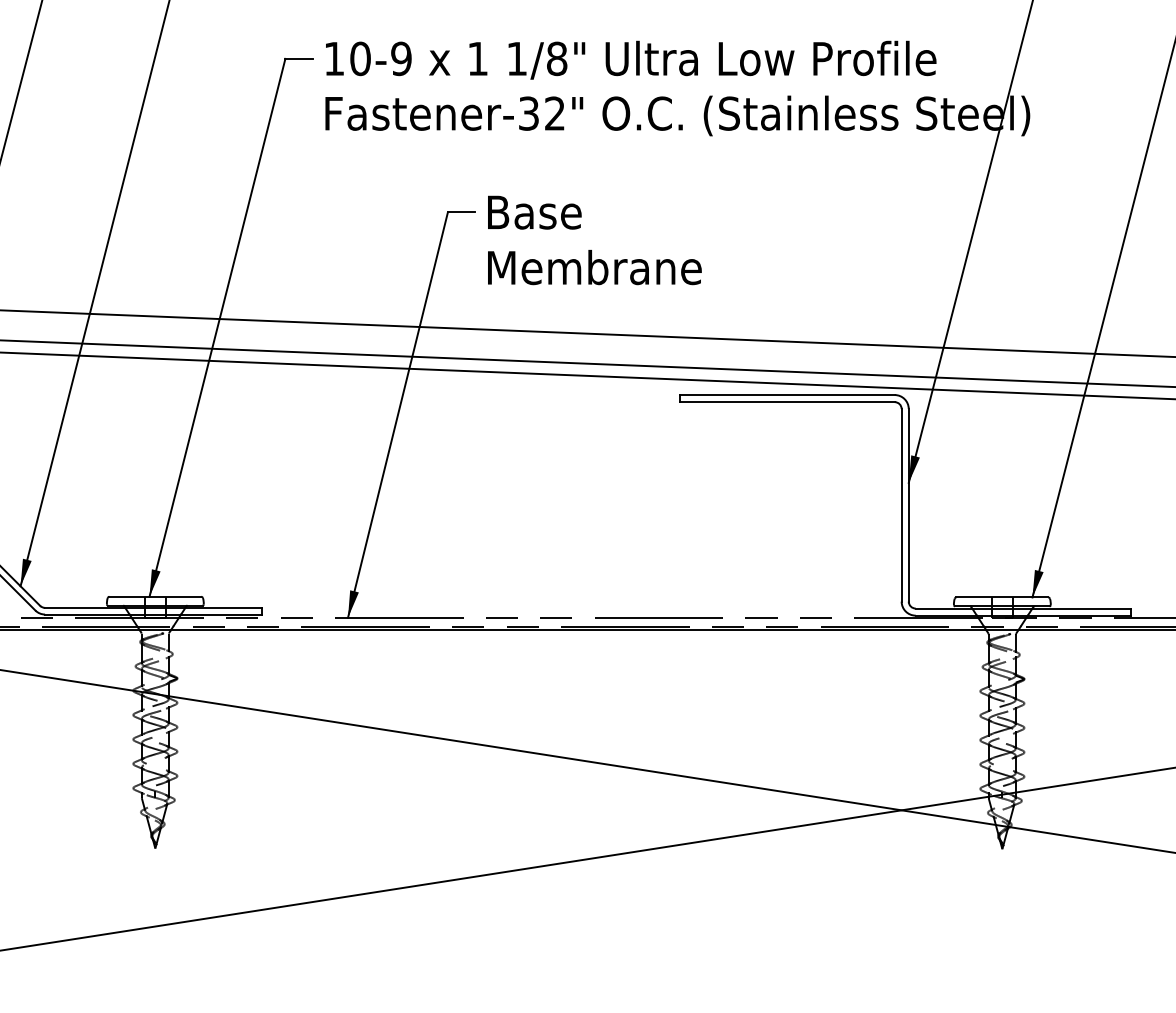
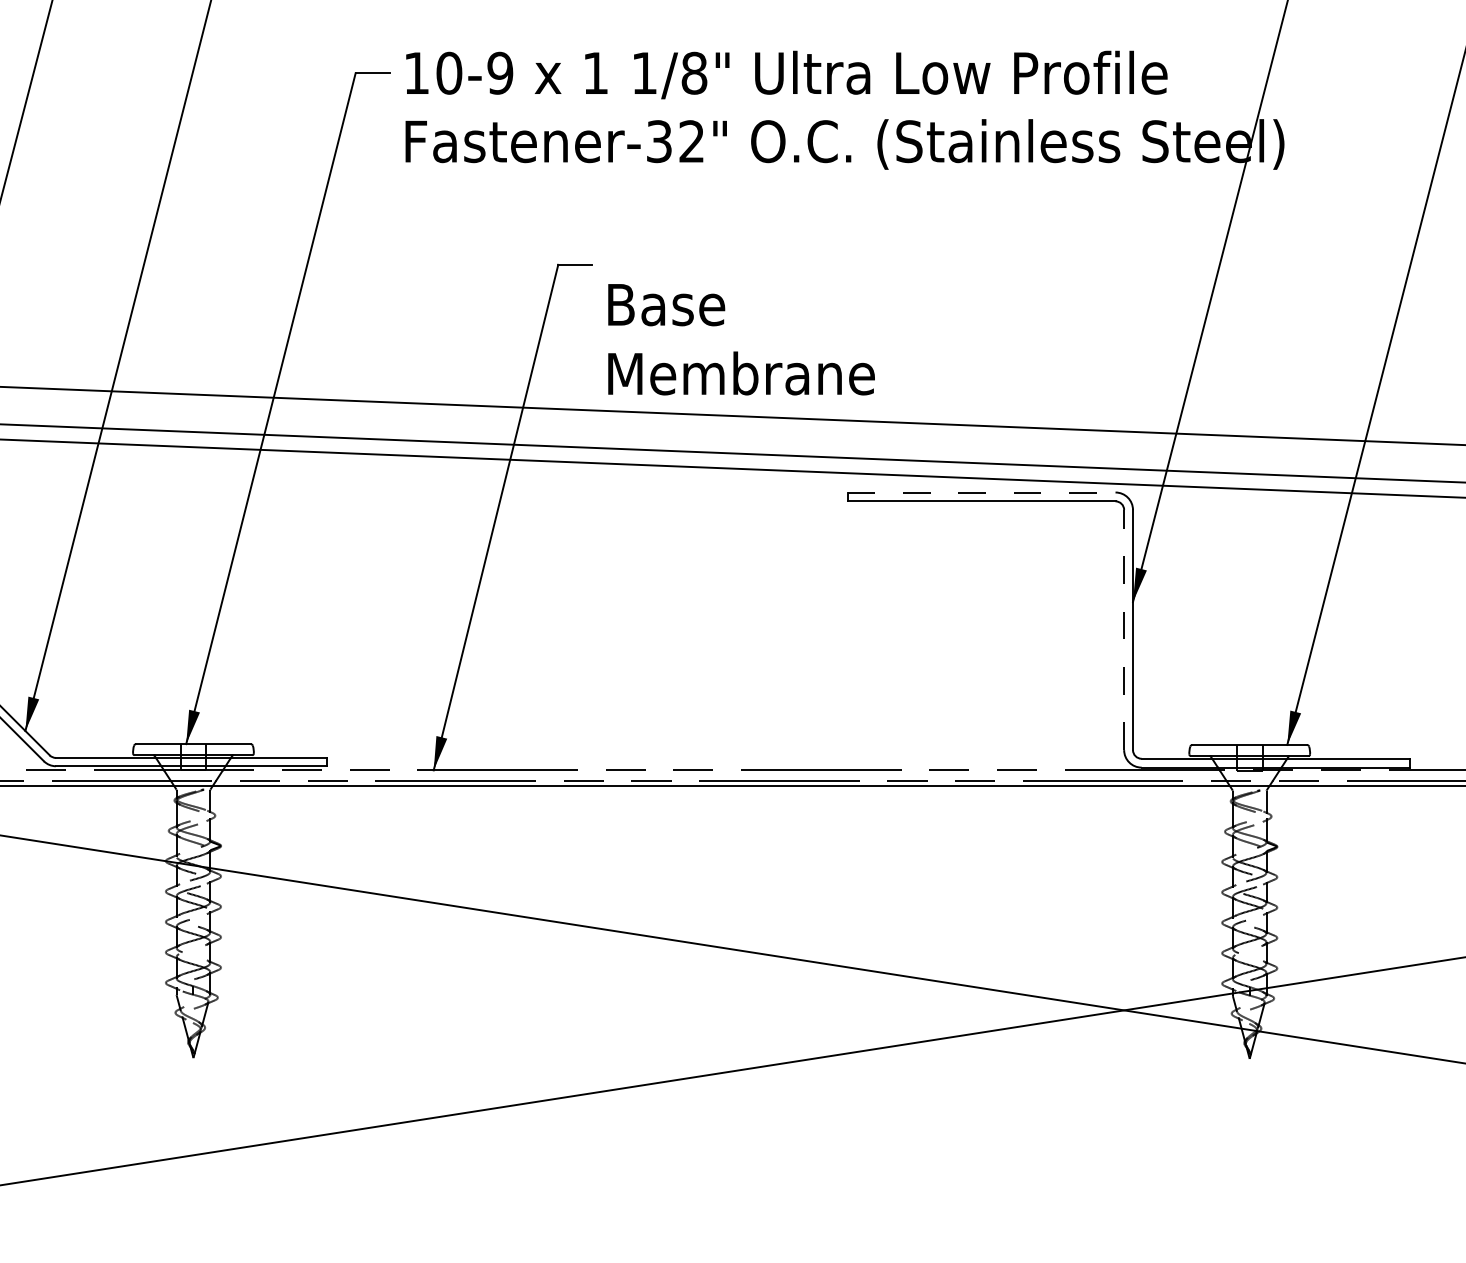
text: (594, 240) -> (741, 339), moved
line: (788, 395) -> (982, 492), solid -> dashed
line: (901, 504) -> (1124, 629), solid -> dashed

